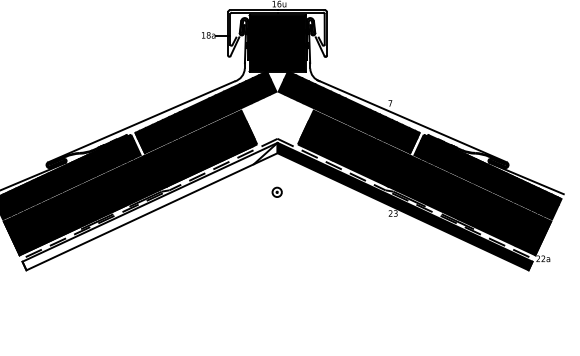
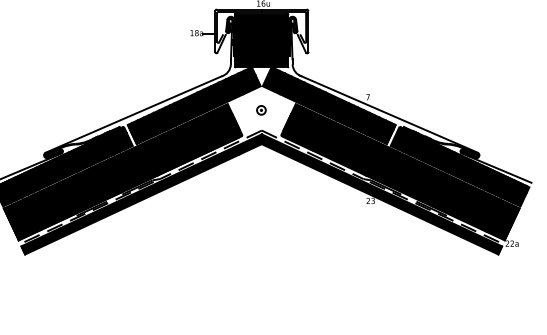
part: (276, 191) -> (260, 109), moved
fill: (149, 206) -> (141, 194), added

